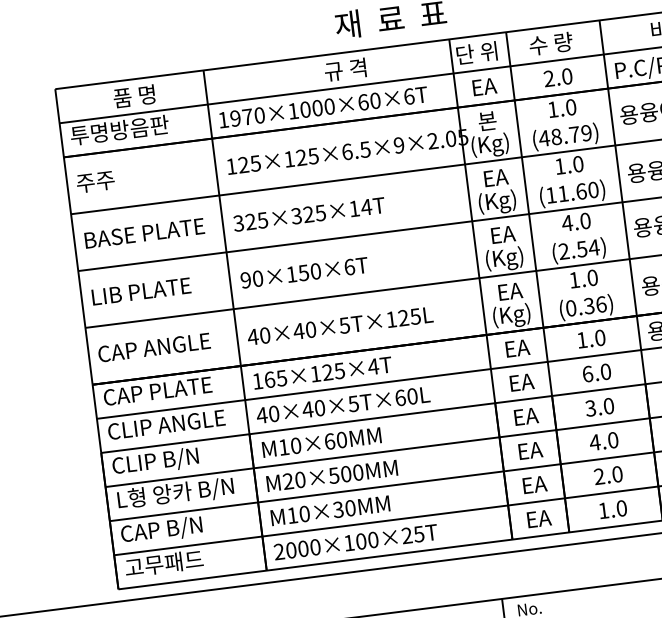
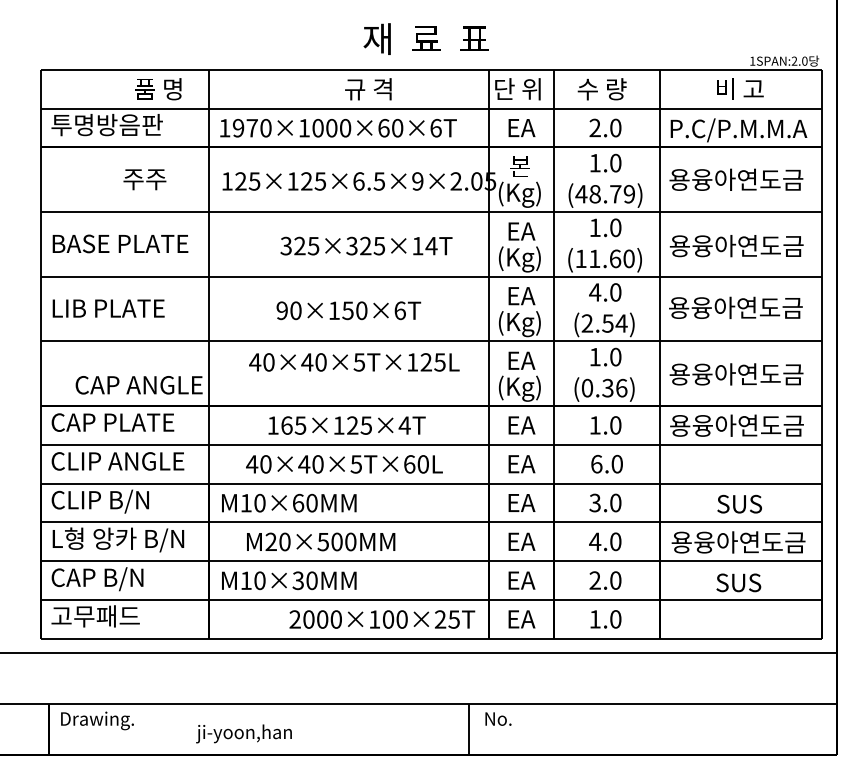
text: (134, 96) -> (158, 89), moved
text: (95, 182) -> (144, 179), moved
text: (309, 213) -> (366, 245), moved
text: (304, 272) -> (348, 310), moved
text: (340, 326) -> (354, 362), moved
text: (153, 347) -> (138, 385), moved
text: (322, 373) -> (346, 425), moved
text: (343, 405) -> (344, 464), moved
text: (332, 475) -> (321, 541), moved
text: (356, 542) -> (382, 619), moved

